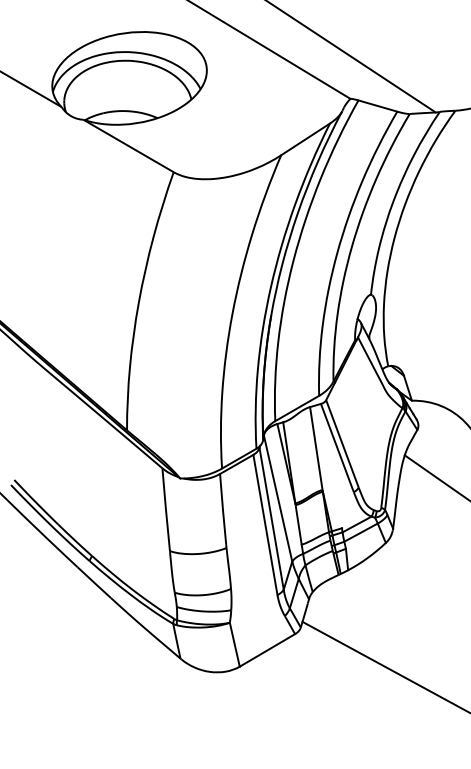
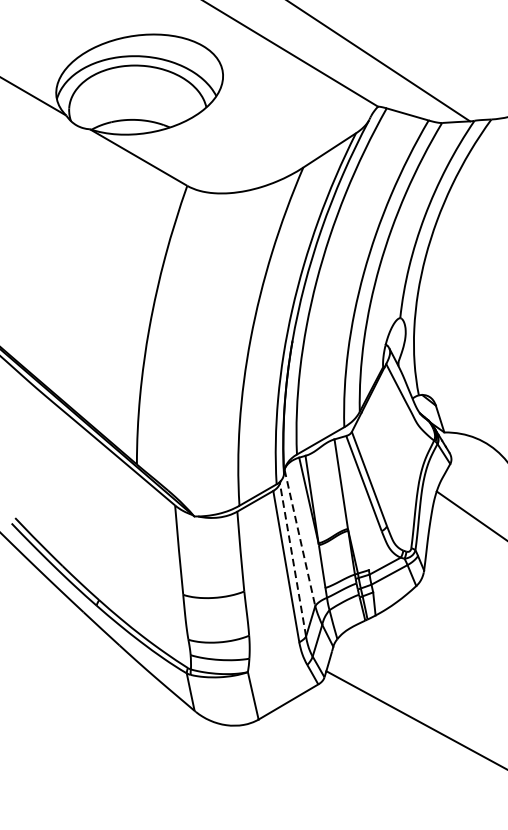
line: (278, 498) -> (300, 538), solid -> dashed
line: (271, 518) -> (292, 559), solid -> dashed

